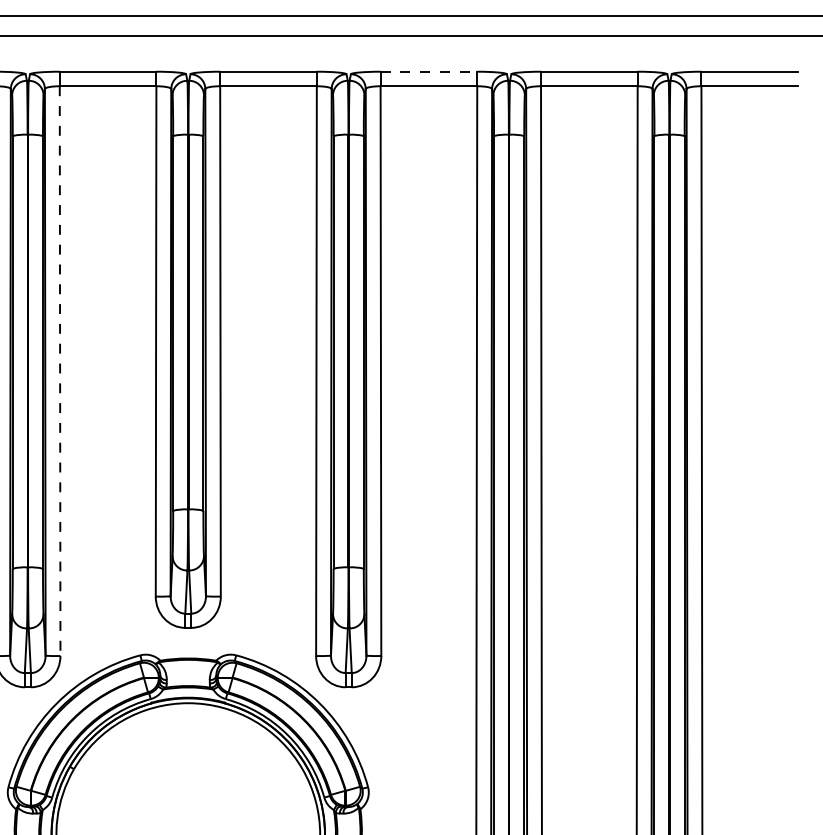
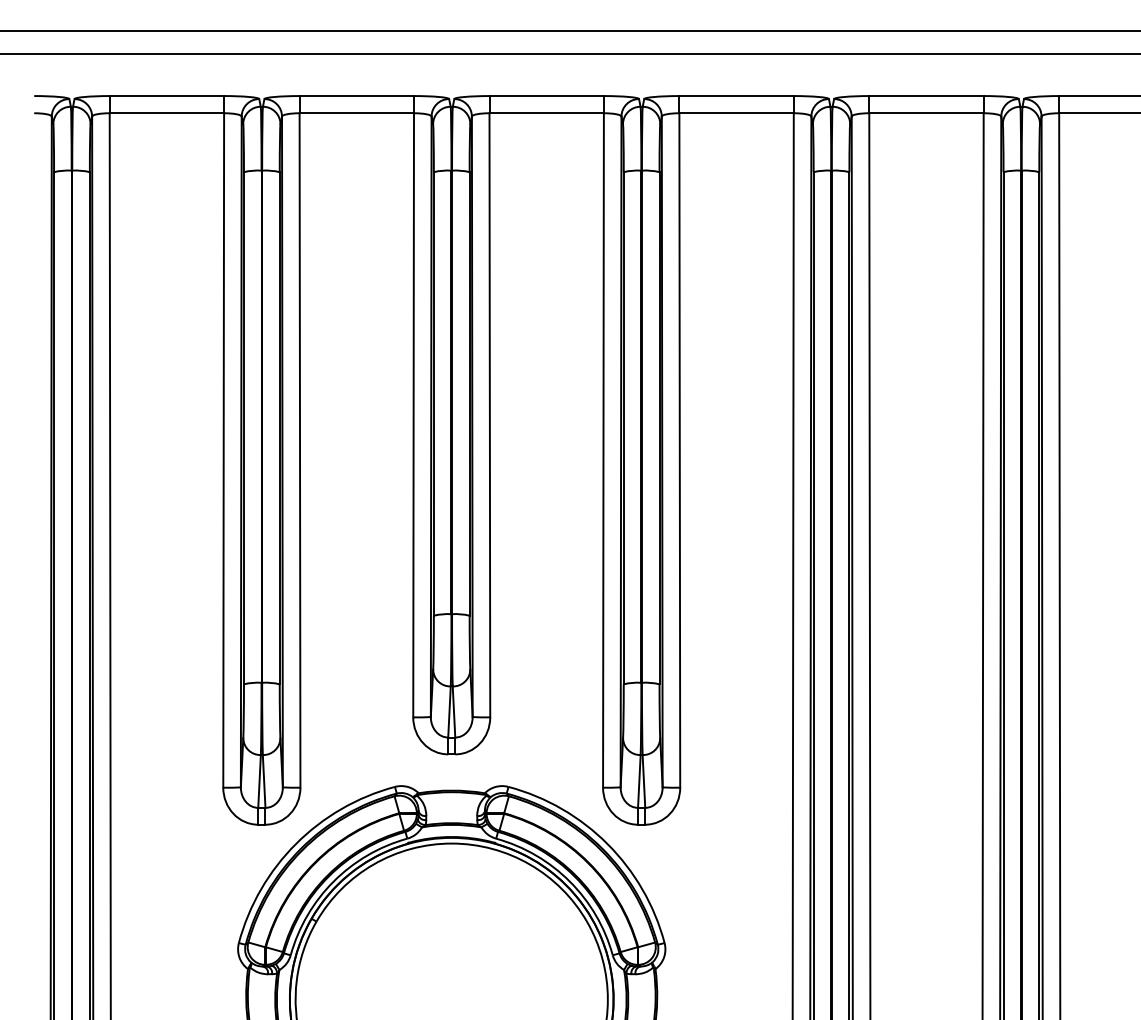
line: (429, 72) -> (737, 96), dashed -> solid
line: (60, 371) -> (300, 450), dashed -> solid

